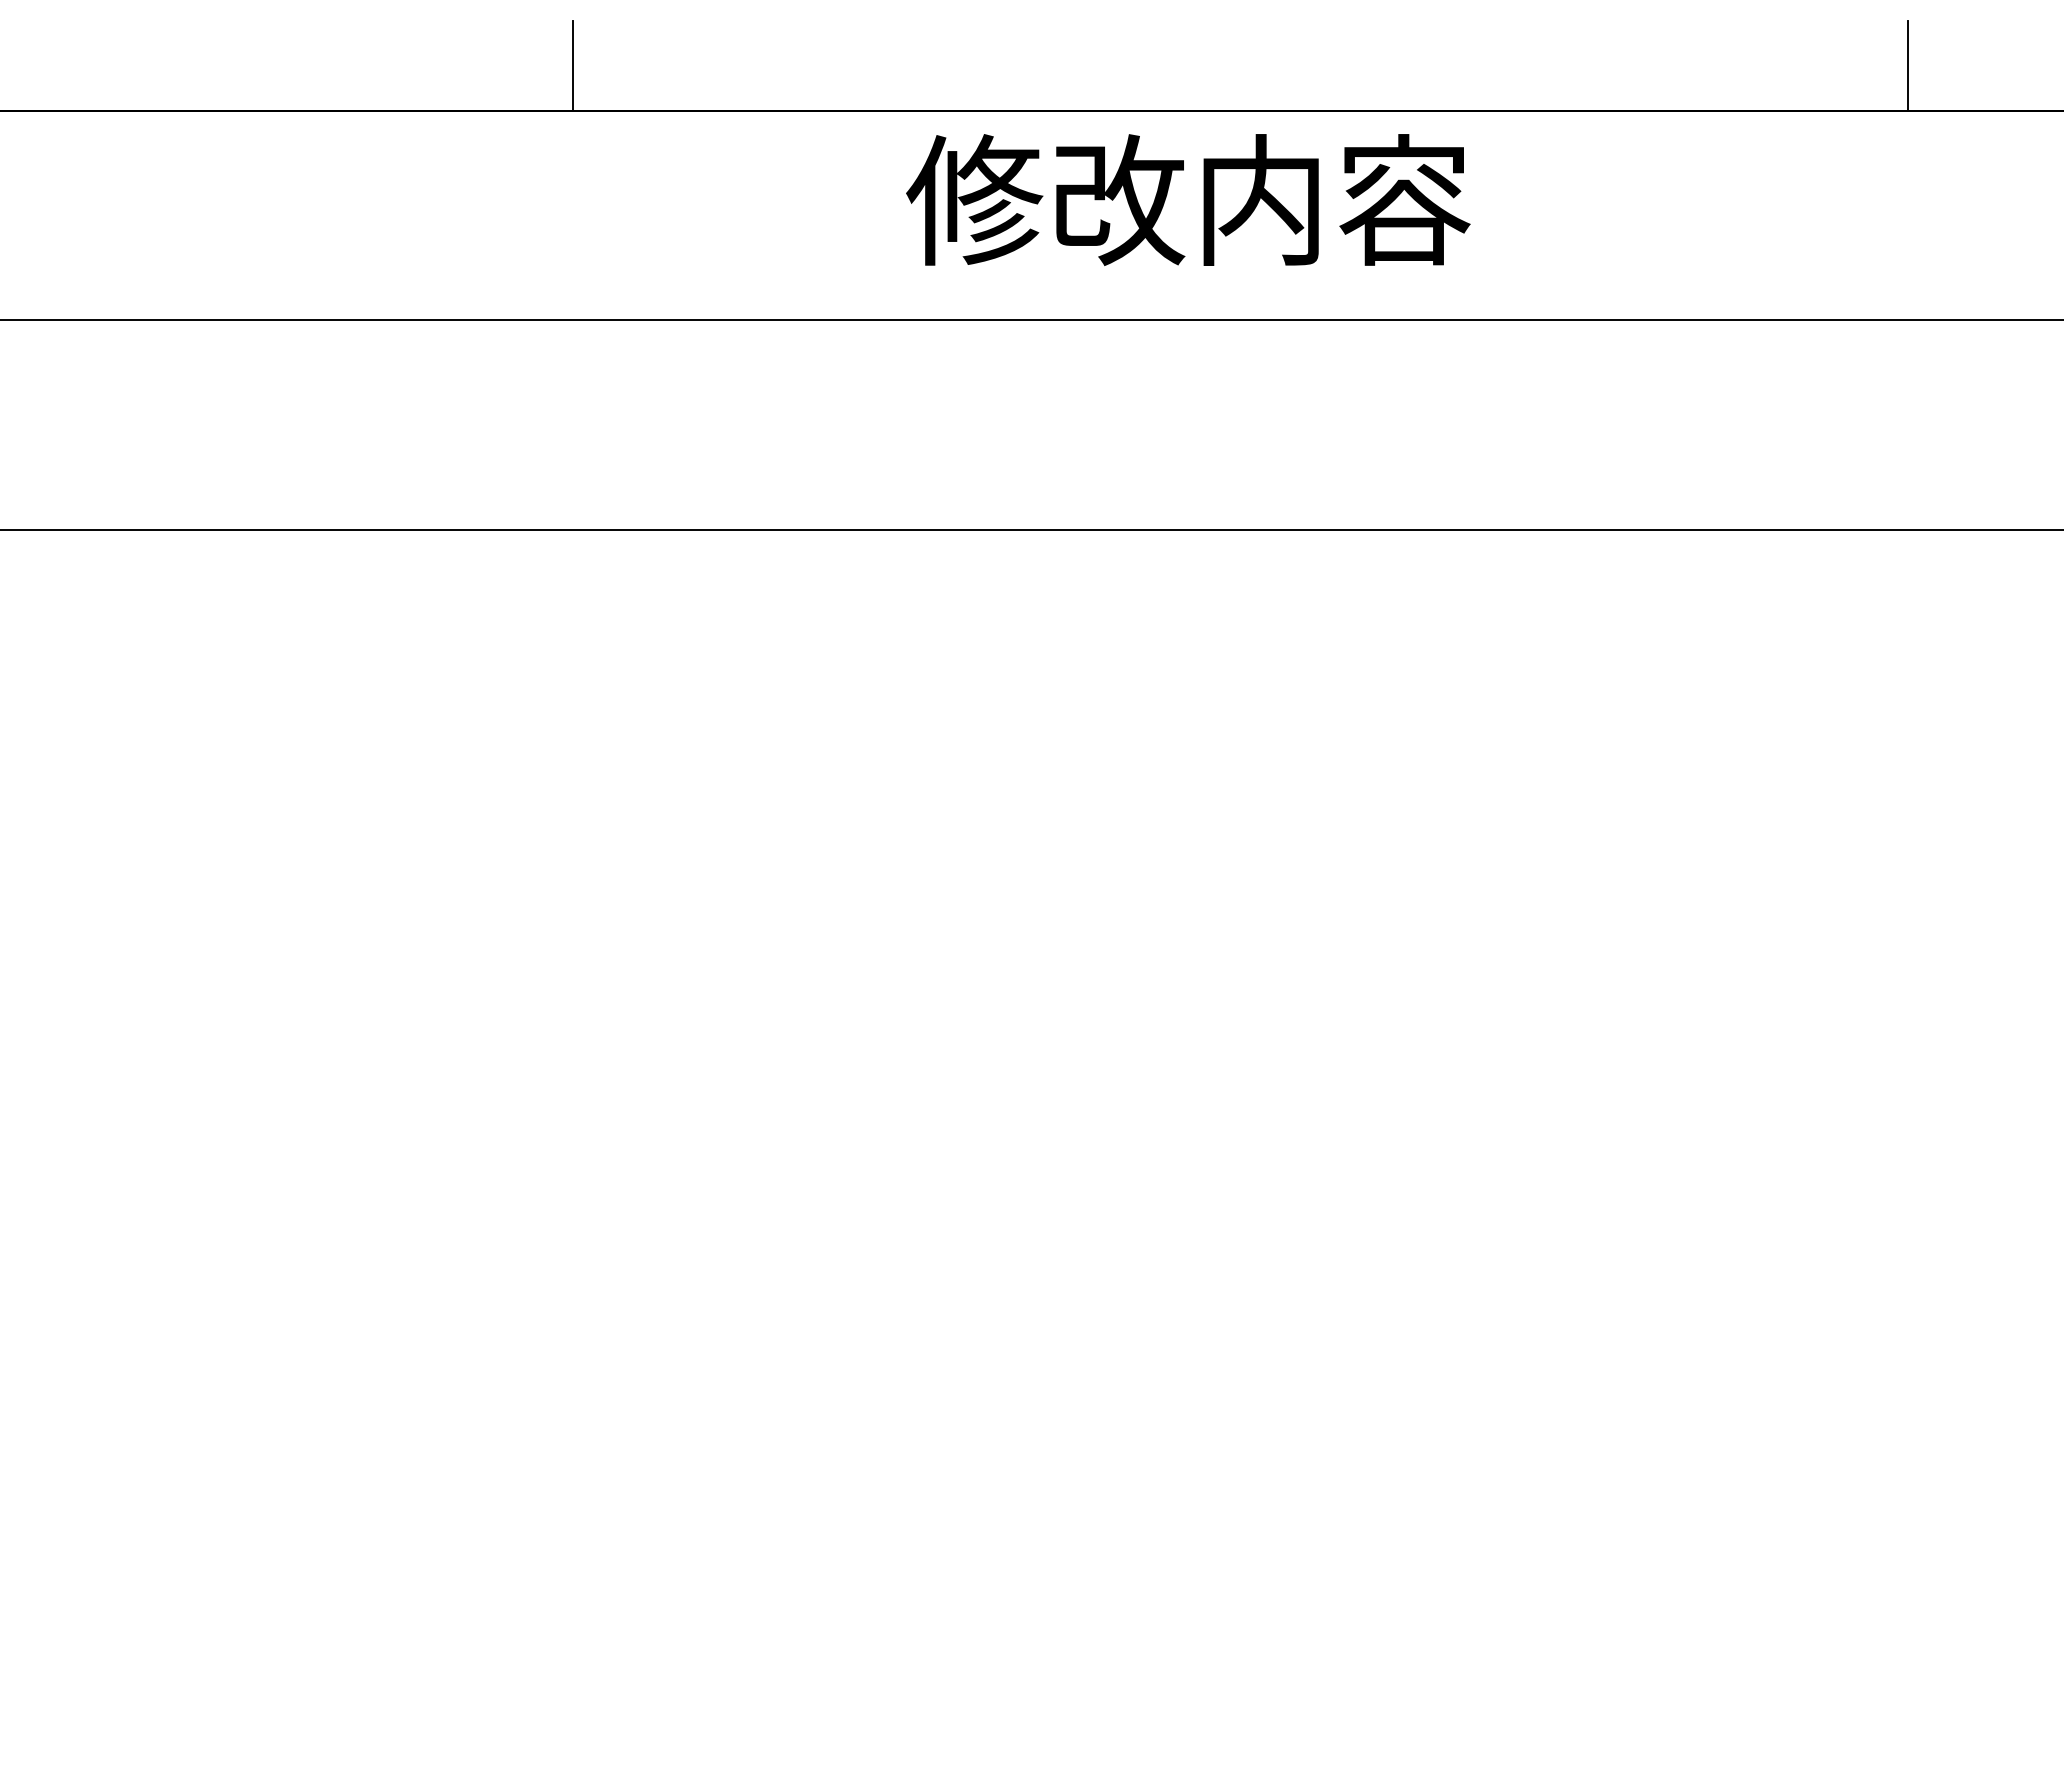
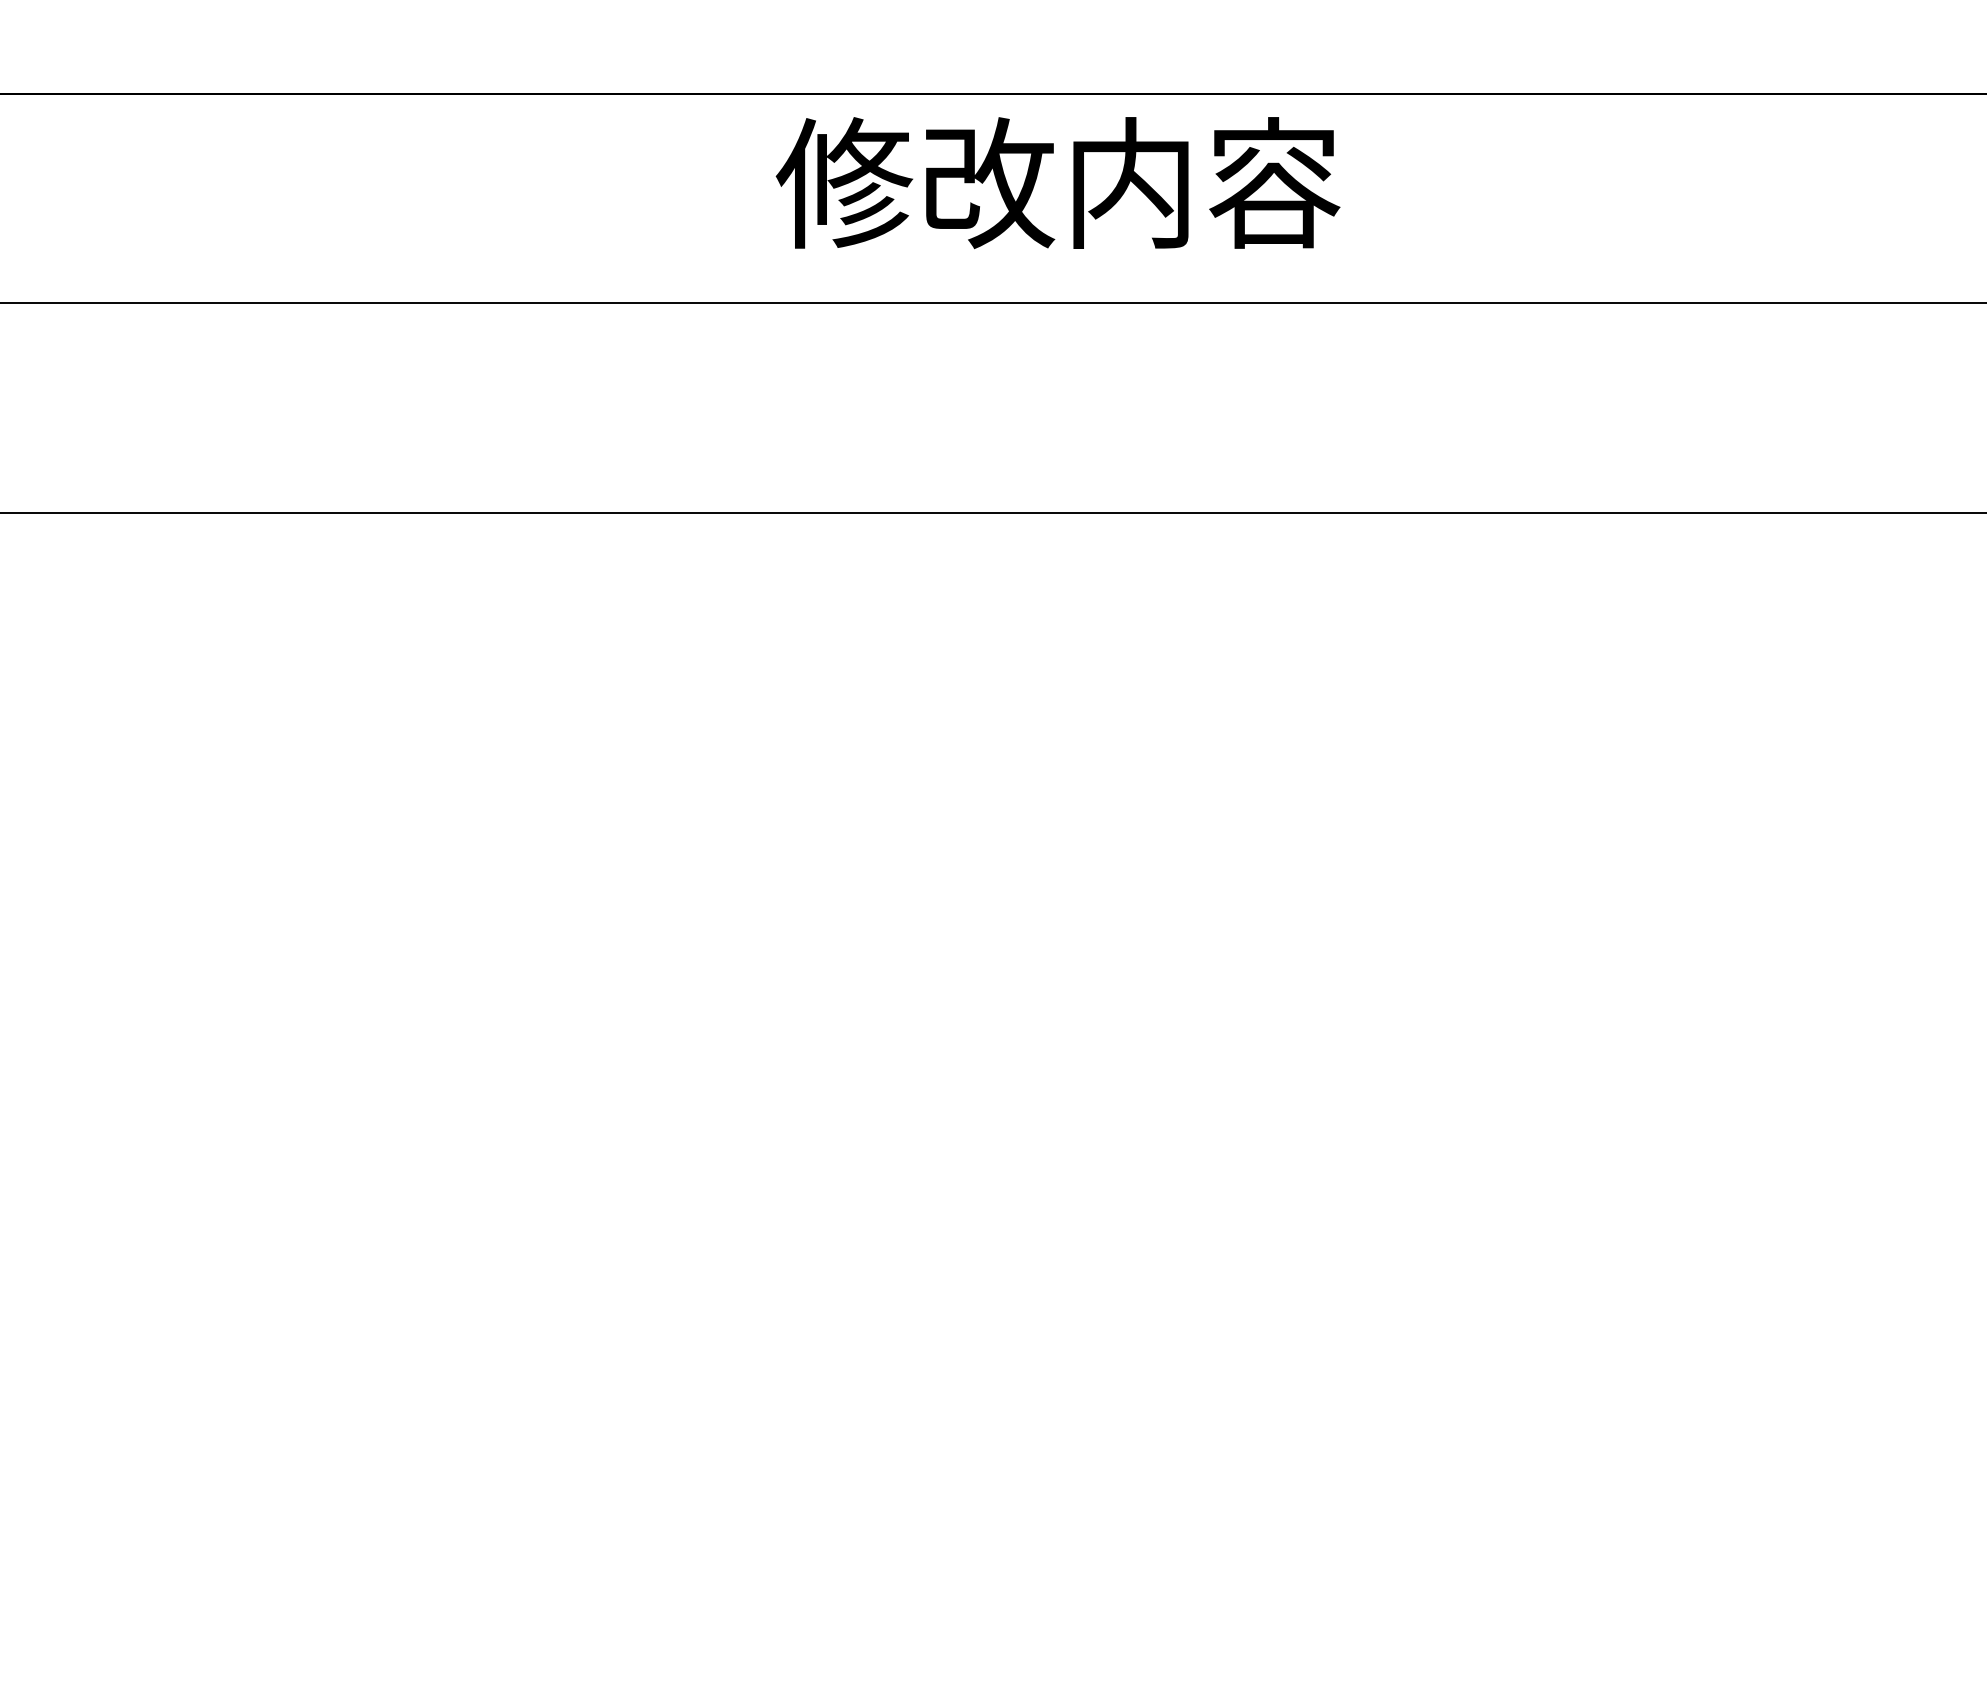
line: (573, 65) -> (443, 48), removed
line: (1907, 65) -> (1777, 48), removed

